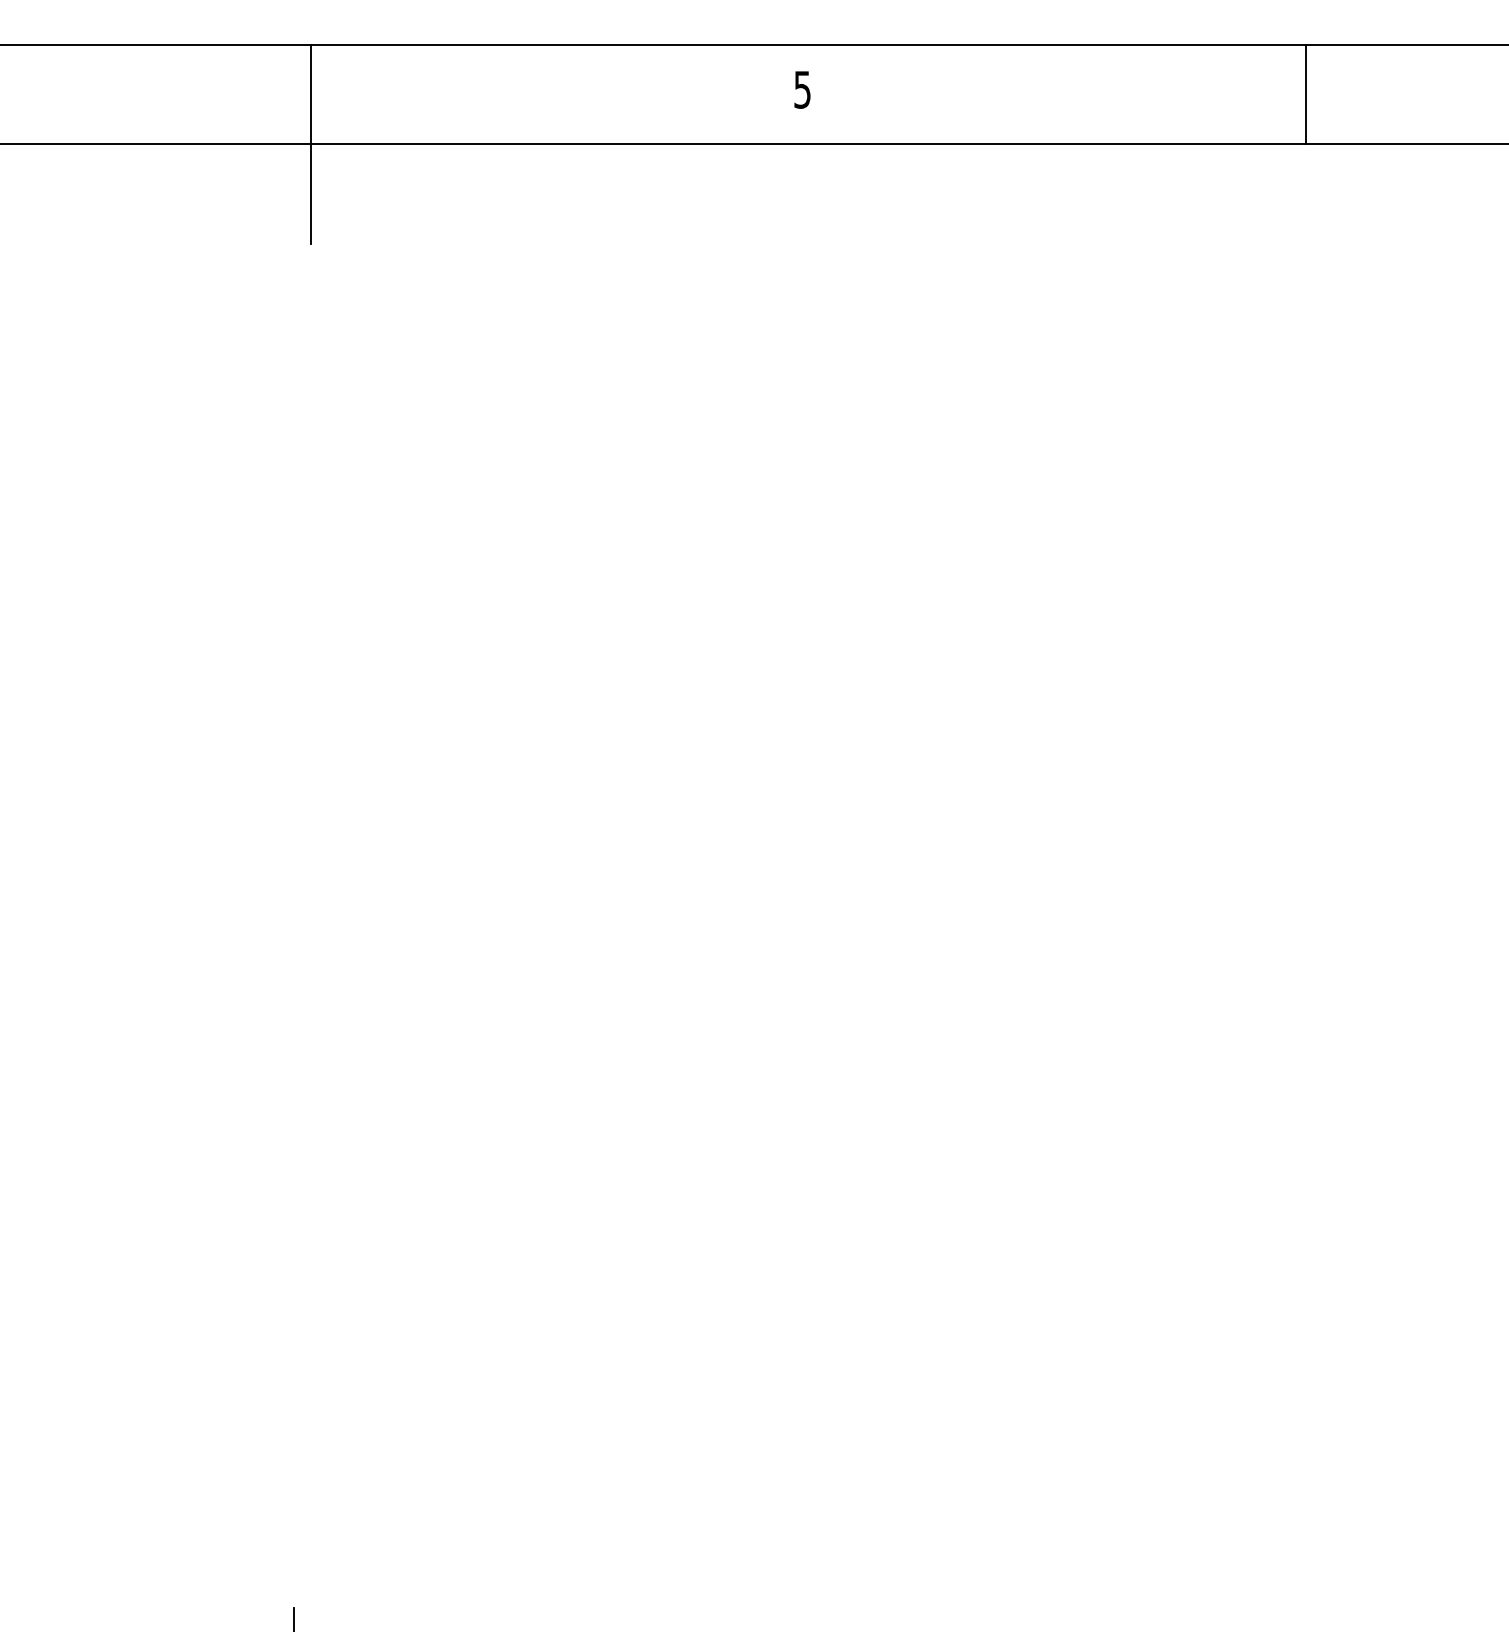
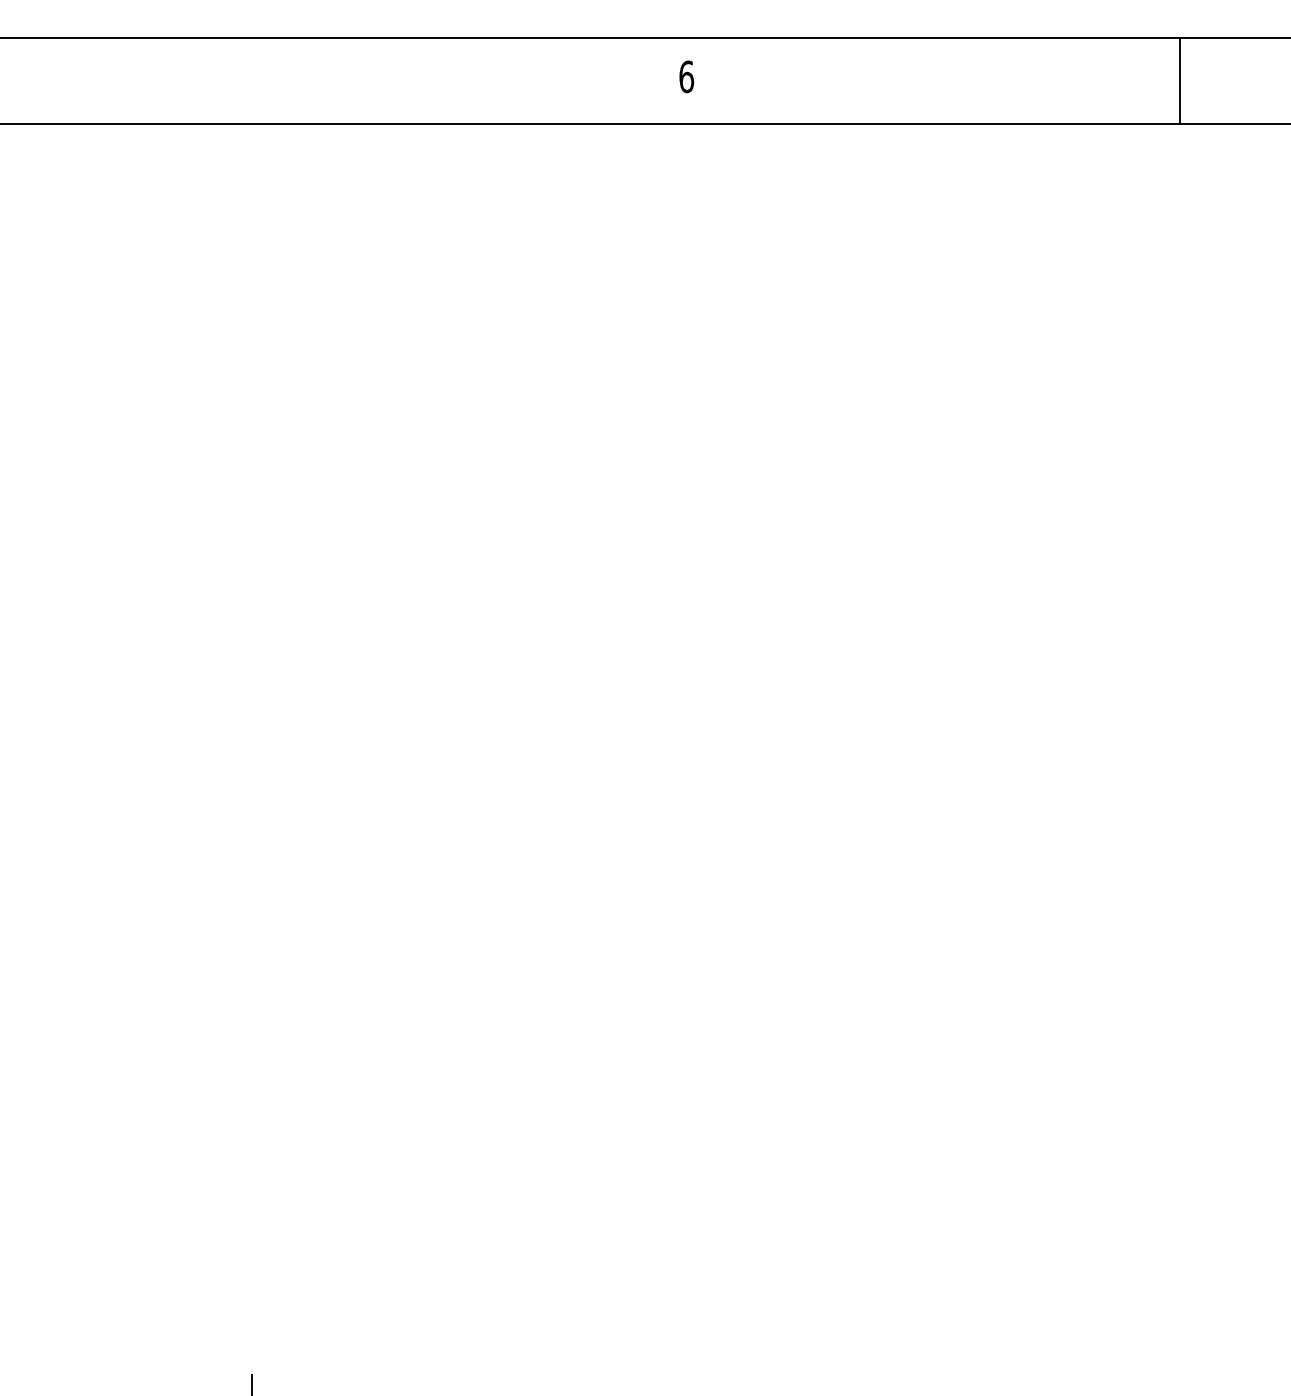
text: (802, 89) -> (686, 76), 5 -> 6
line: (1306, 94) -> (1180, 80), moved
line: (310, 144) -> (265, 123), removed

